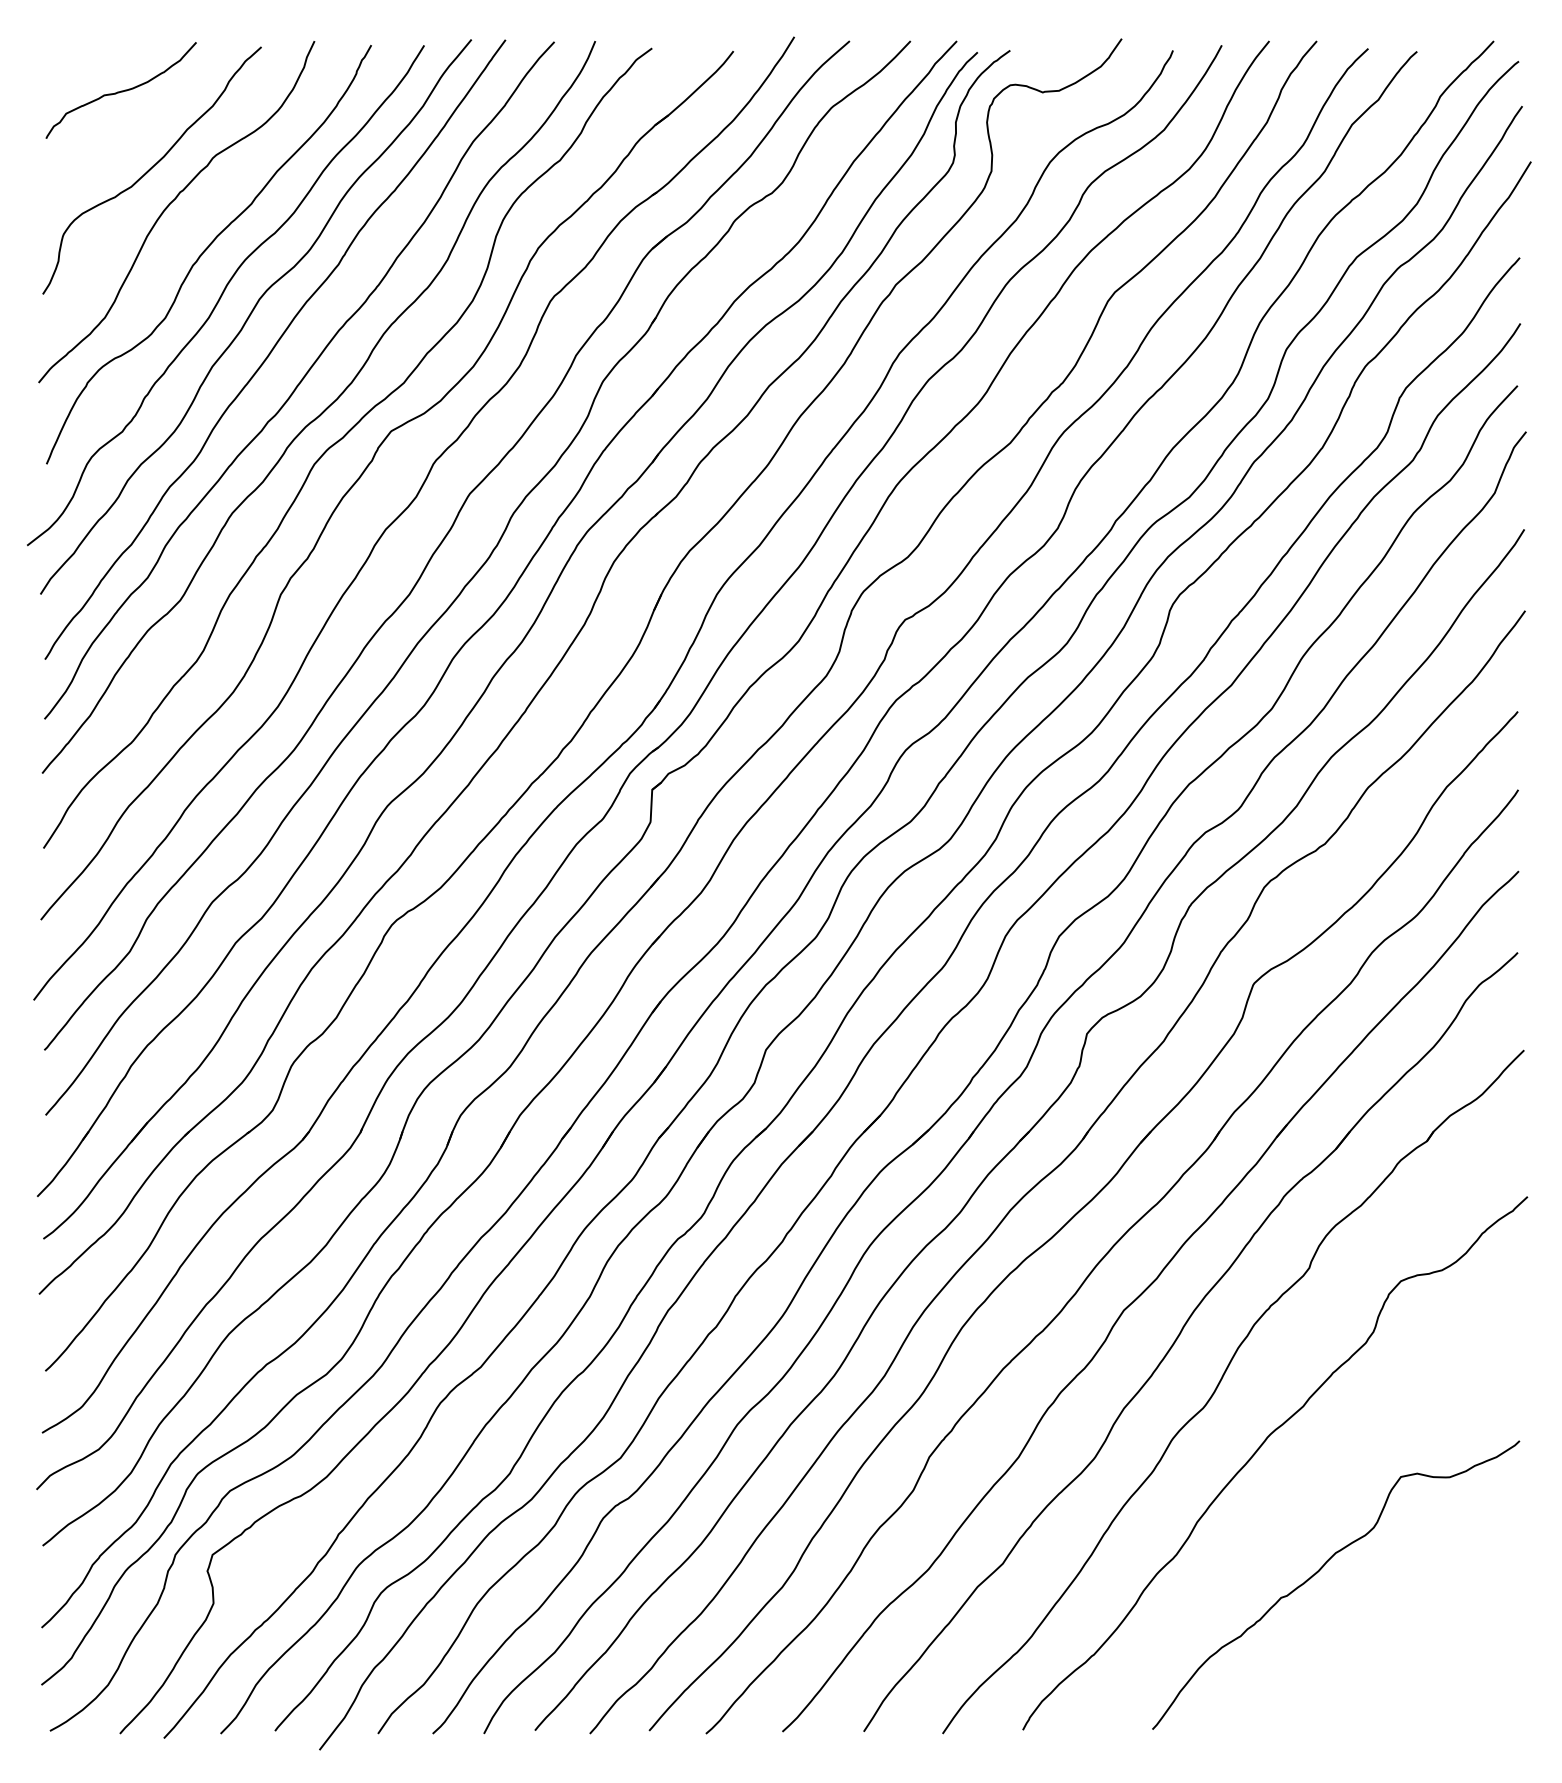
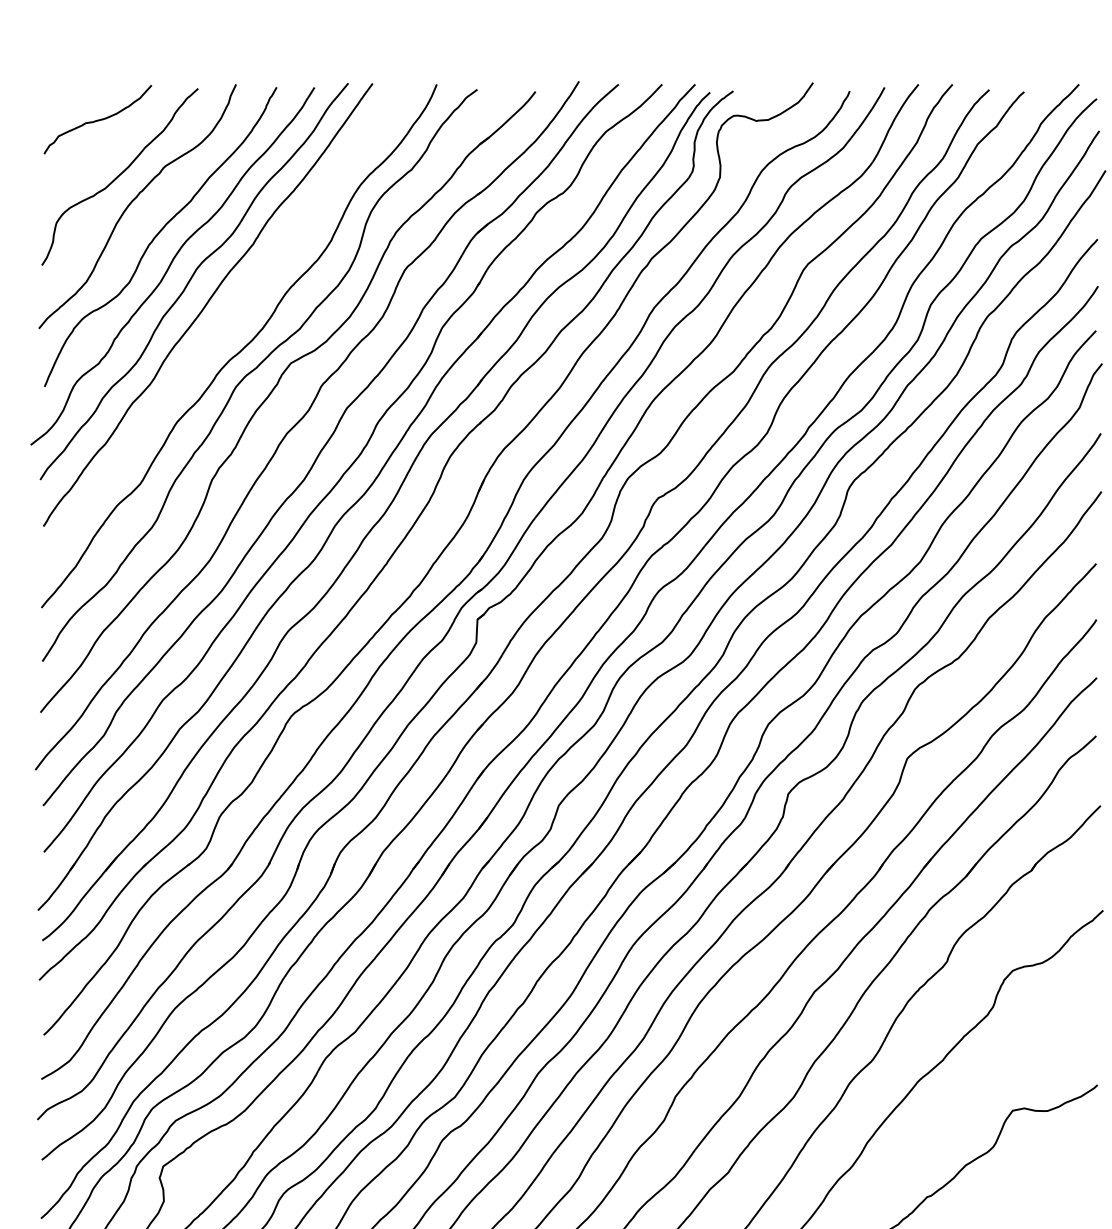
curve: (300, 380) -> (226, 327), removed

